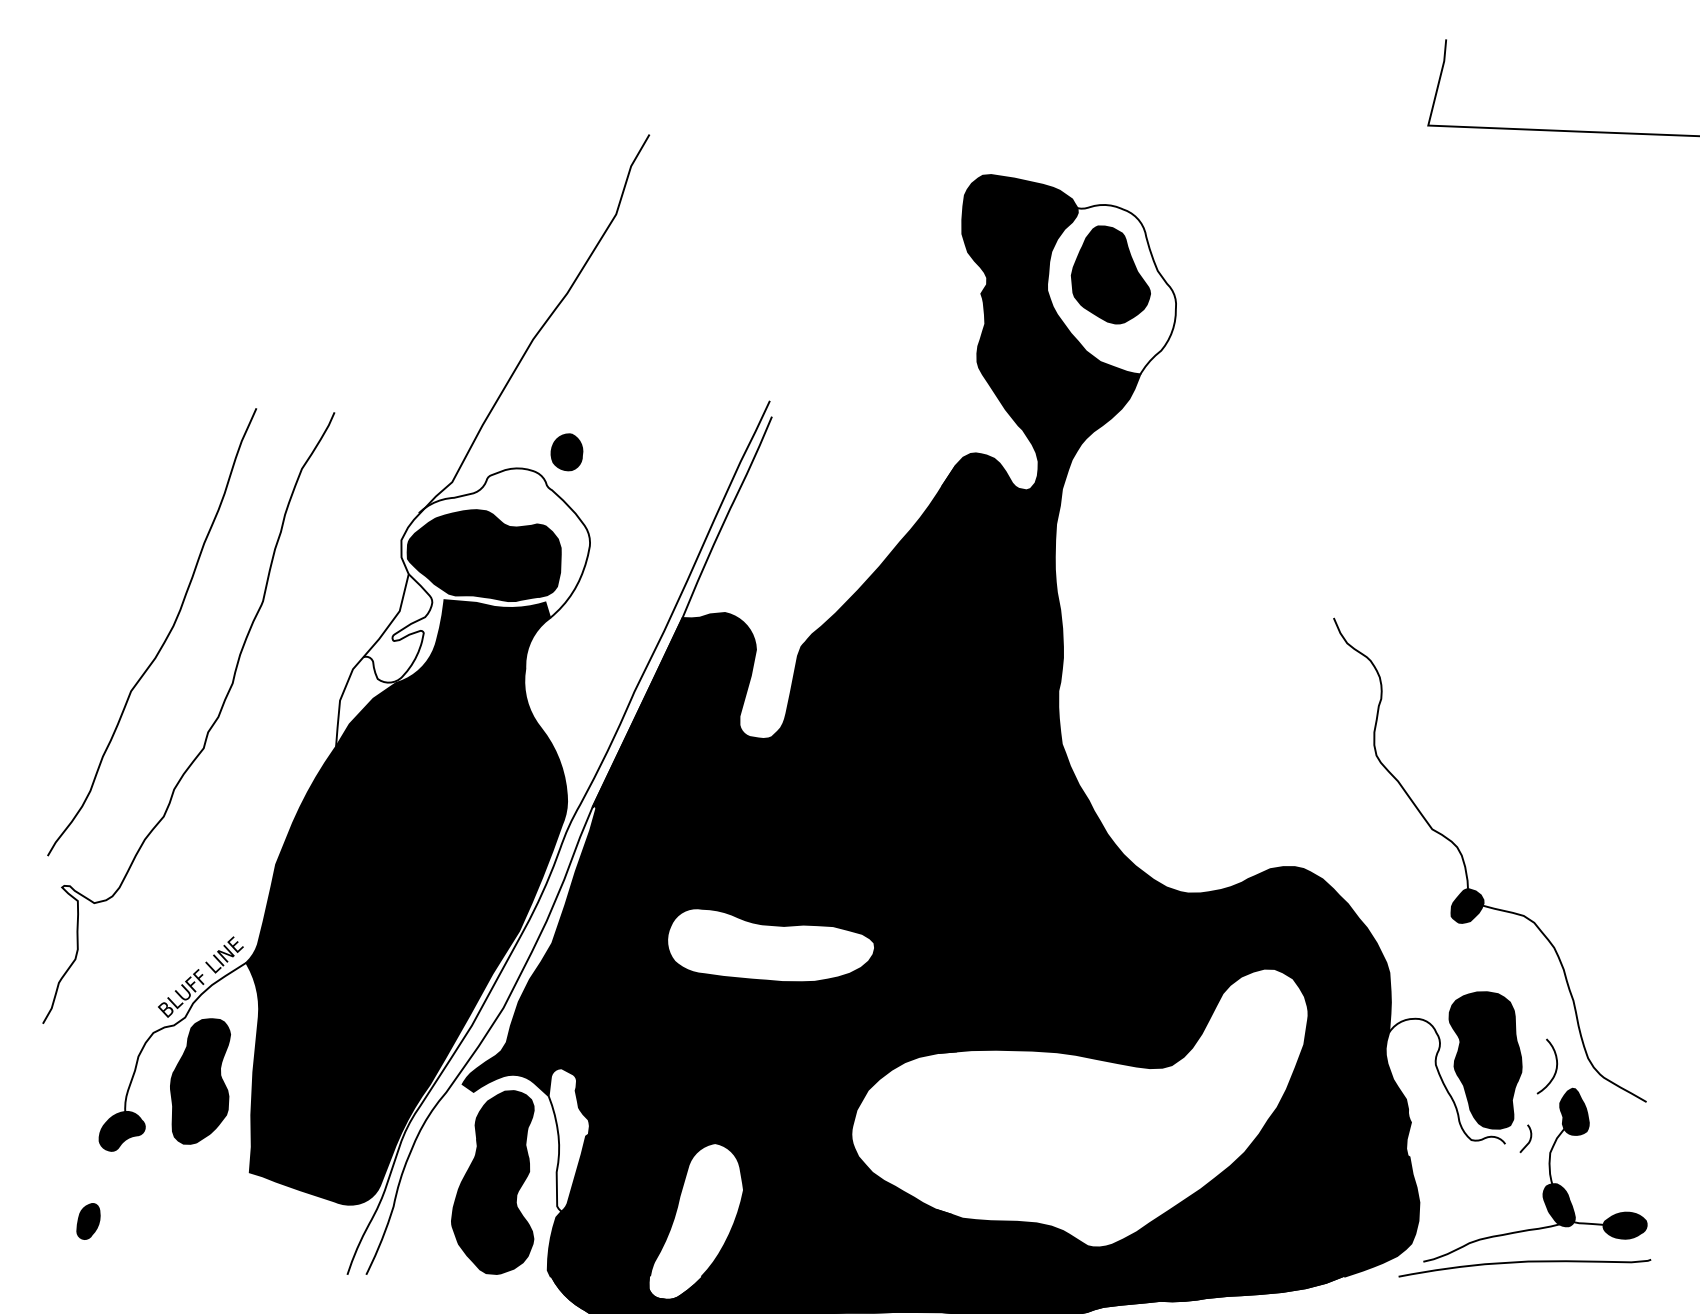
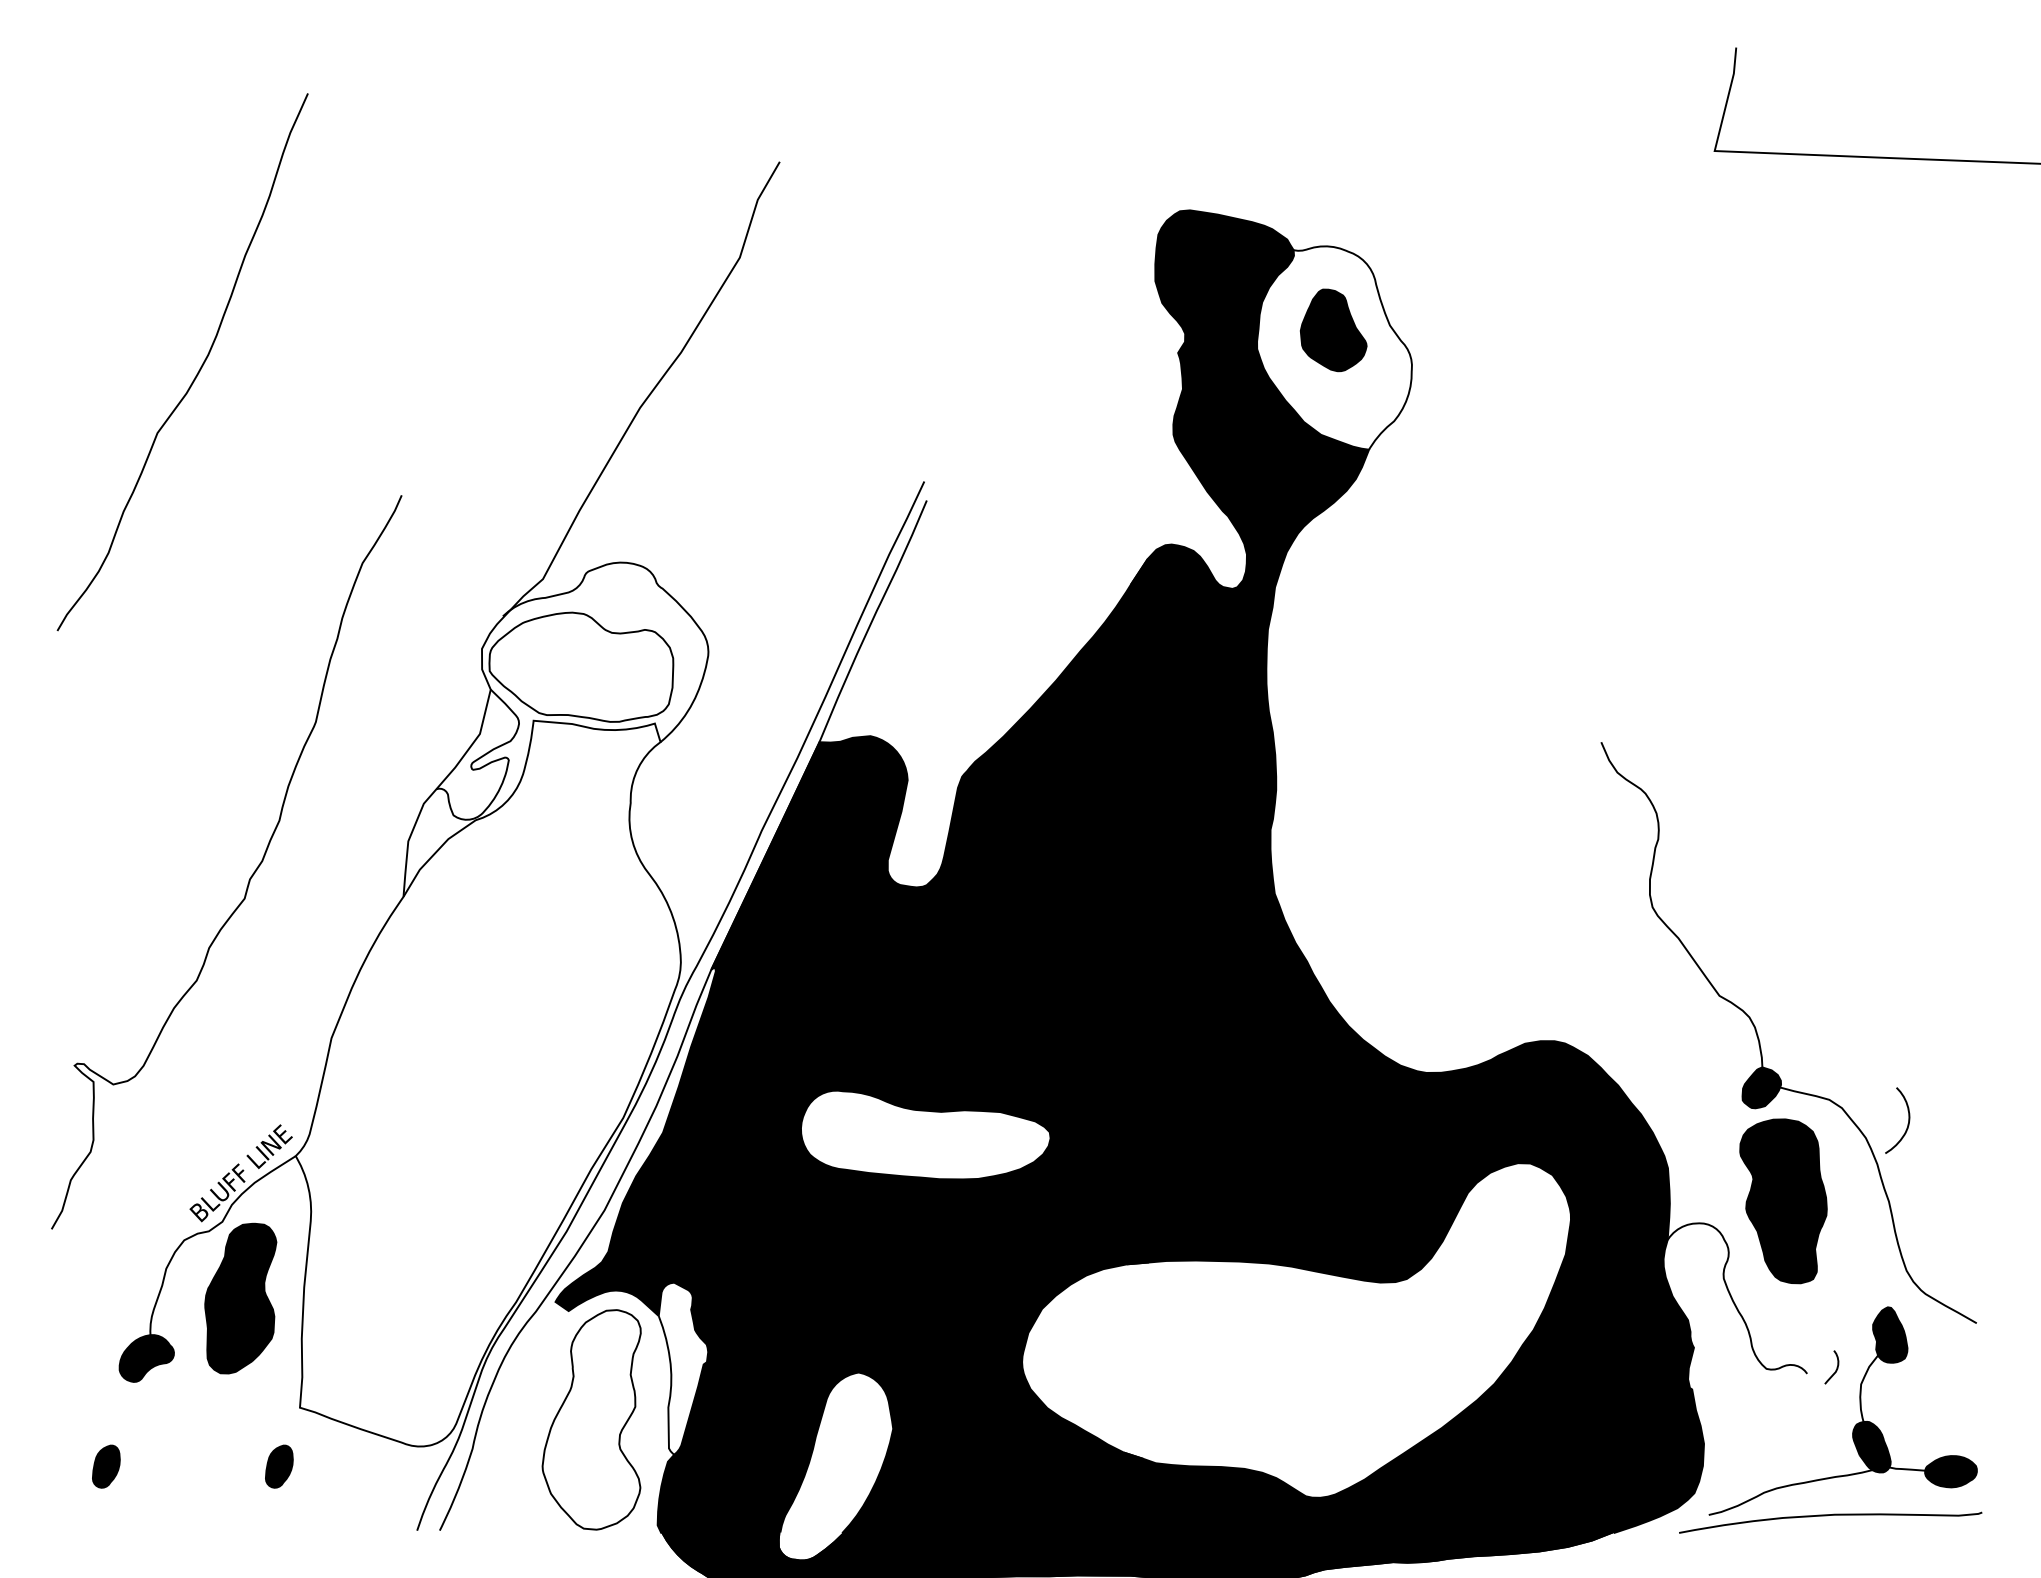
part: (1110, 275) -> (1333, 330), size x0.7
part: (566, 451) -> (680, 542), removed
fill: (484, 554) -> (581, 666), removed
curve: (165, 639) -> (198, 370), moved
fill: (406, 902) -> (487, 1083), removed
part: (1485, 1060) -> (1783, 1201), moved
curve: (1555, 1068) -> (1907, 1123), moved
fill: (492, 1182) -> (591, 1419), removed
part: (232, 1221) -> (279, 1466), added

